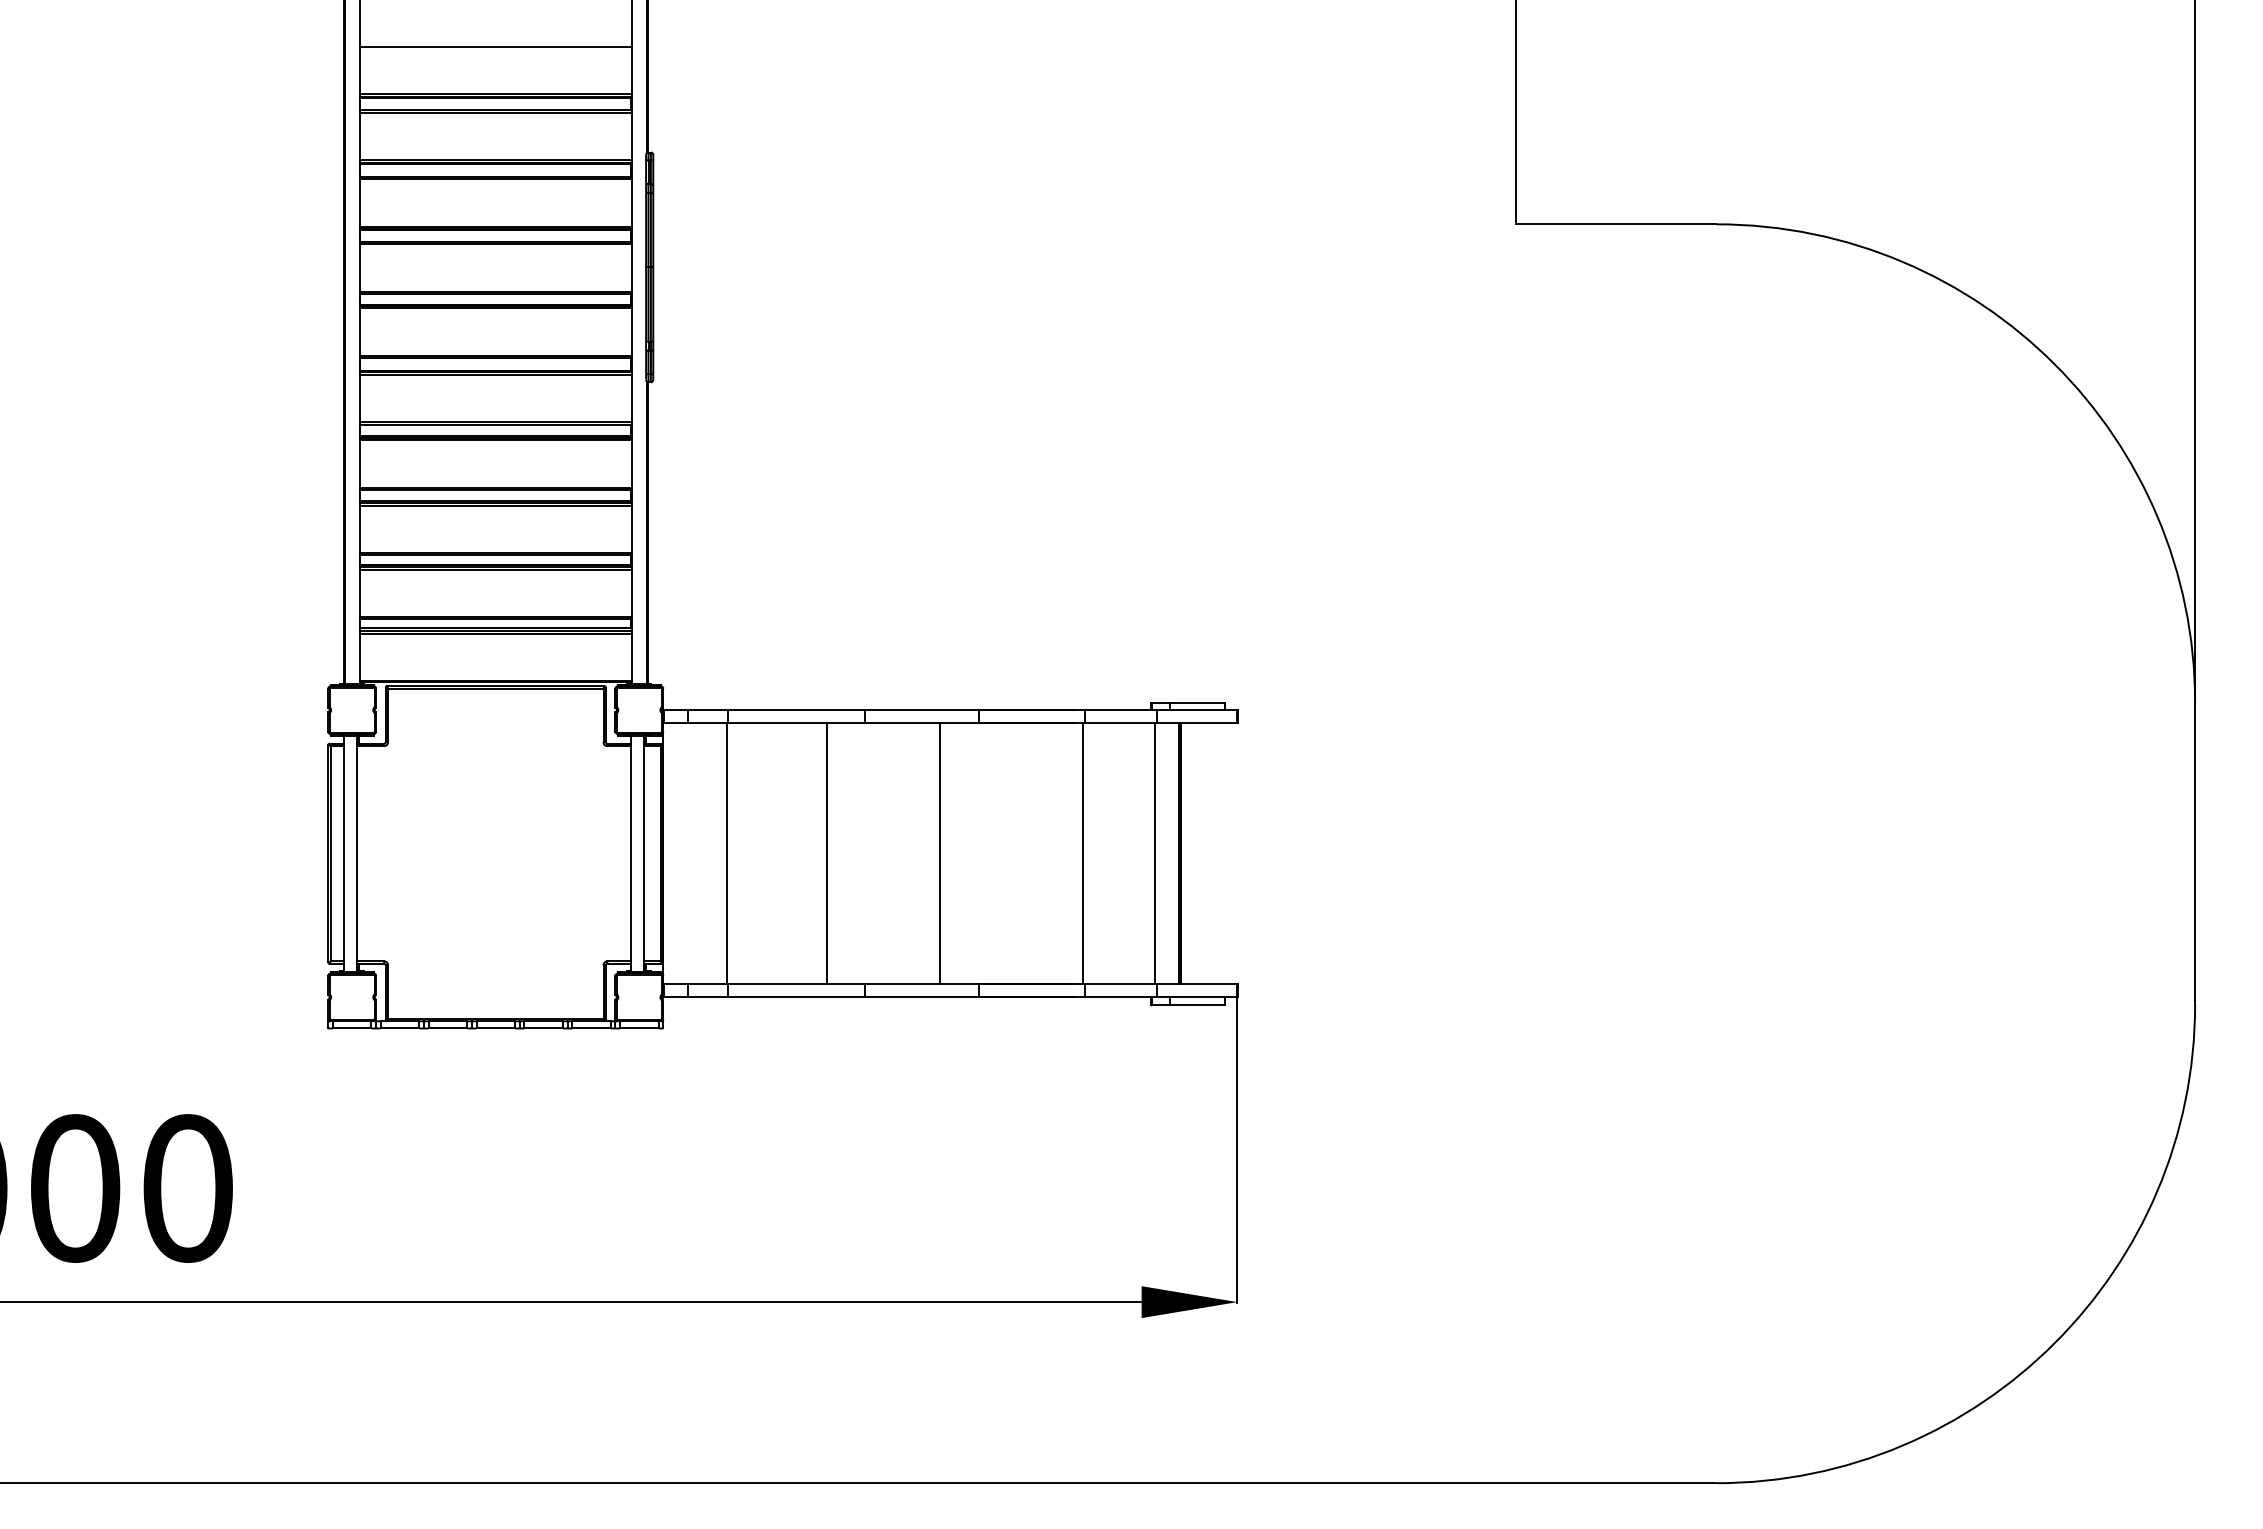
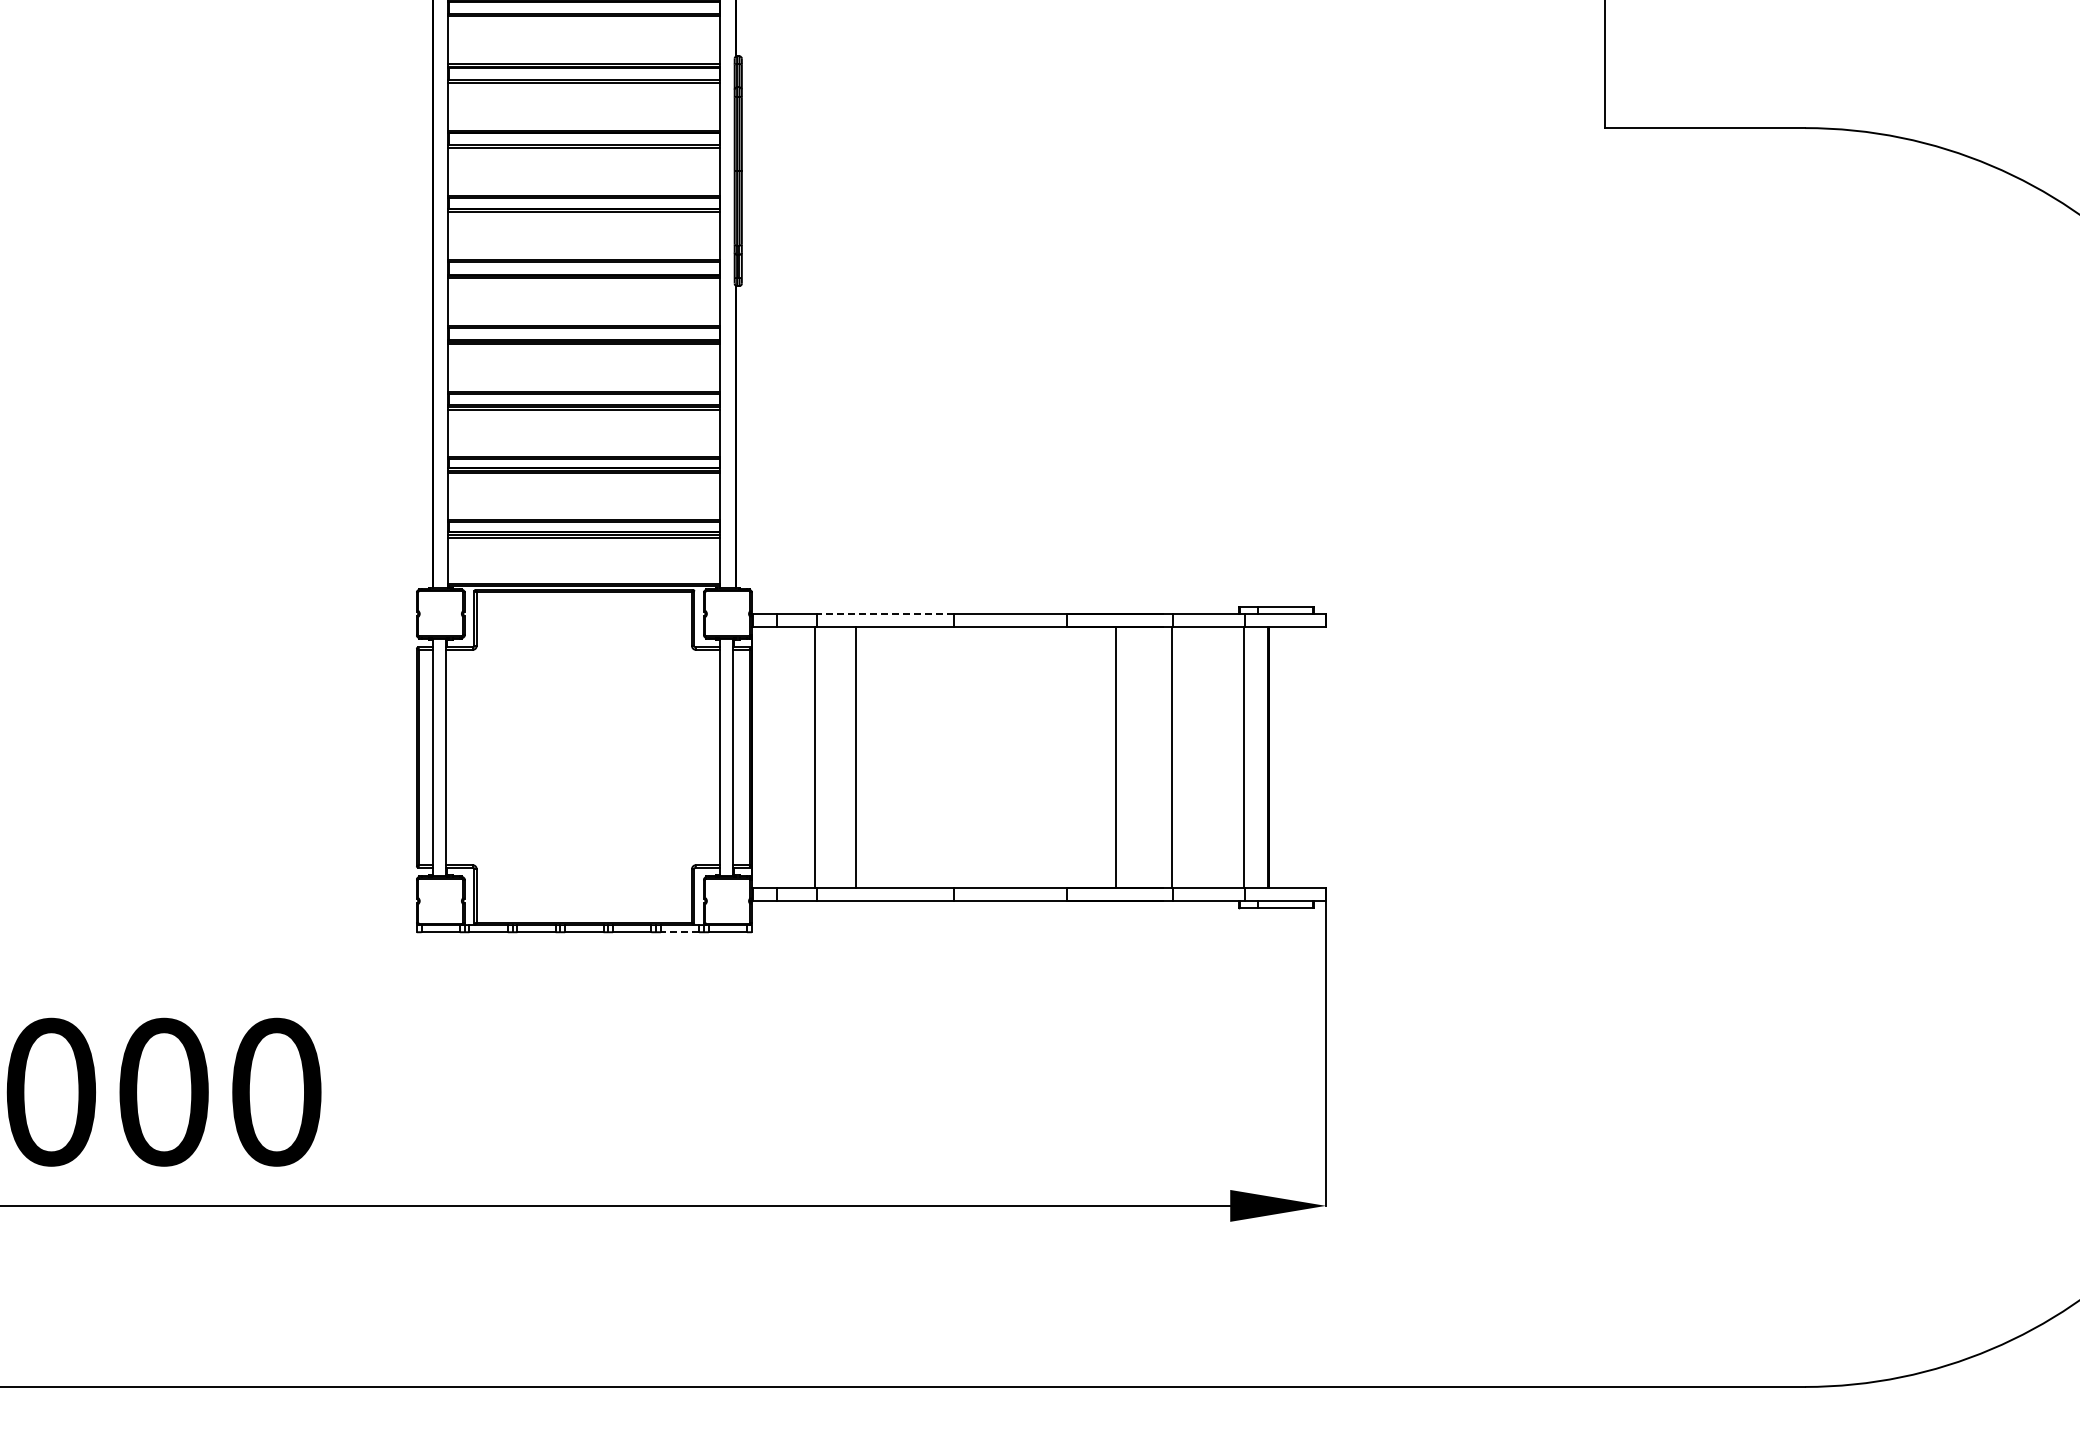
line: (796, 710) -> (885, 614), solid -> dashed
line: (826, 853) -> (855, 757), moved
line: (940, 853) -> (1116, 757), moved
line: (591, 1028) -> (680, 932), solid -> dashed

